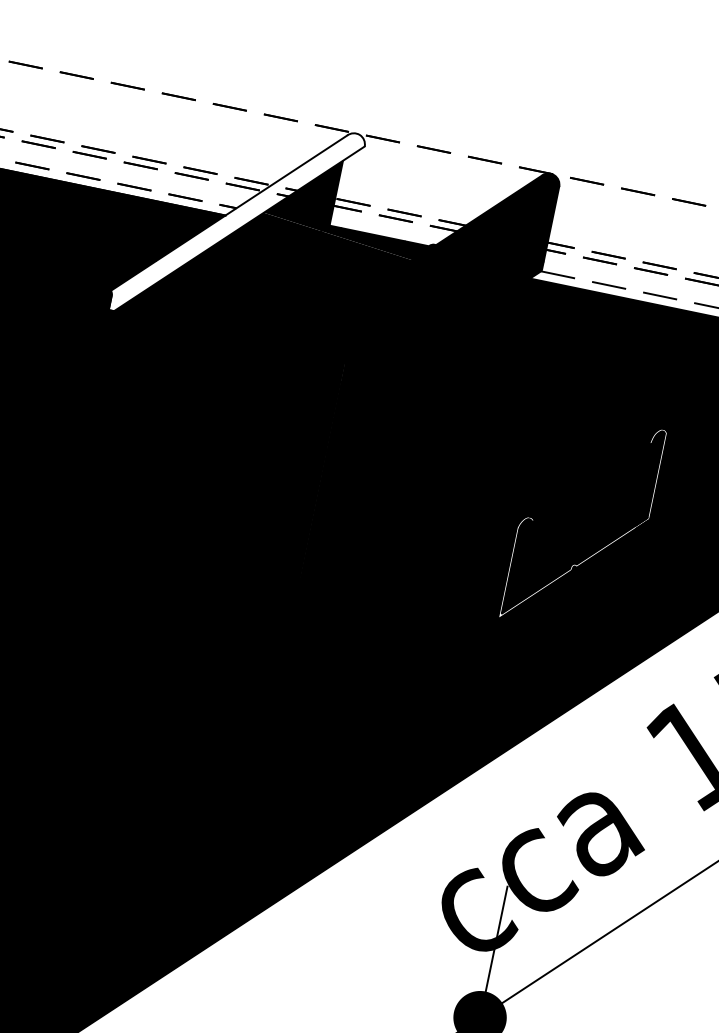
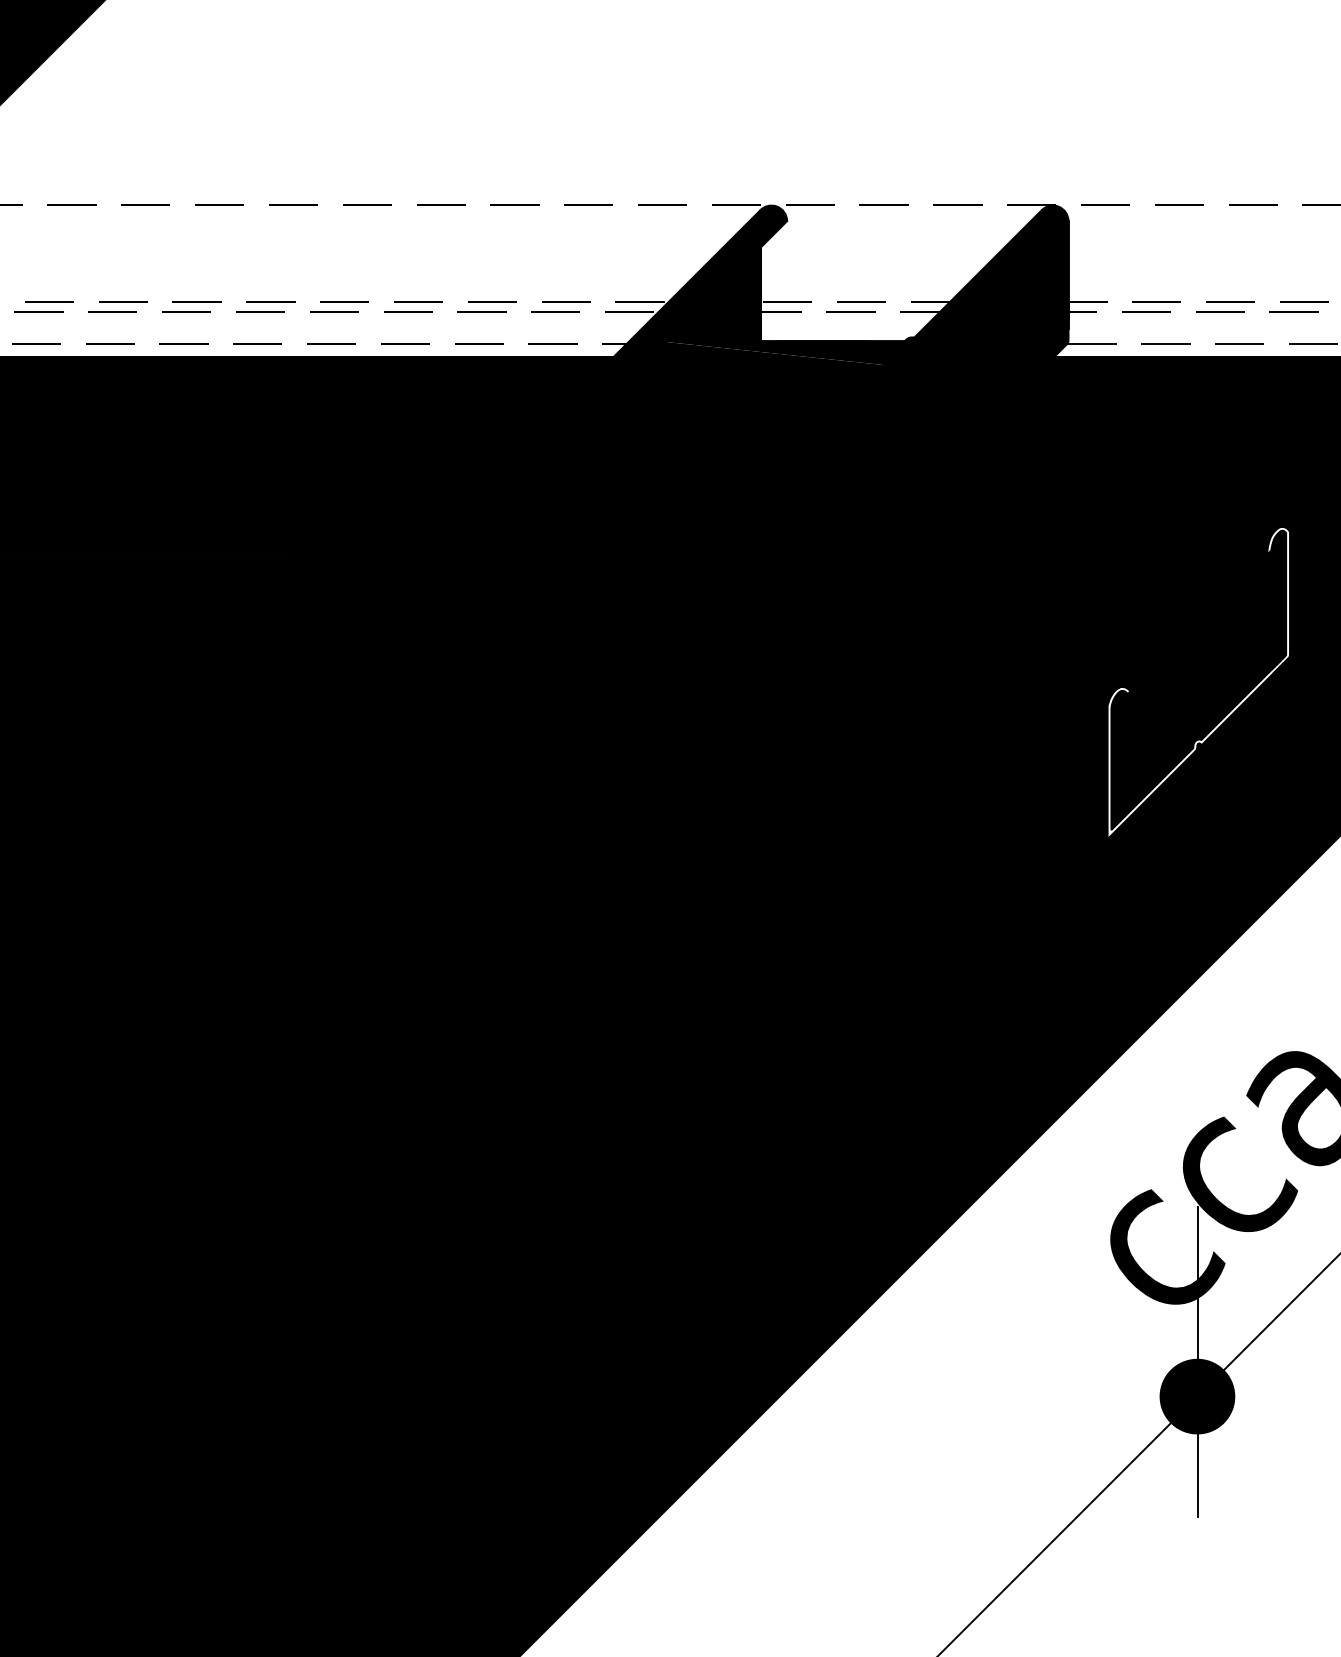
fill: (236, 222) -> (631, 363), added

